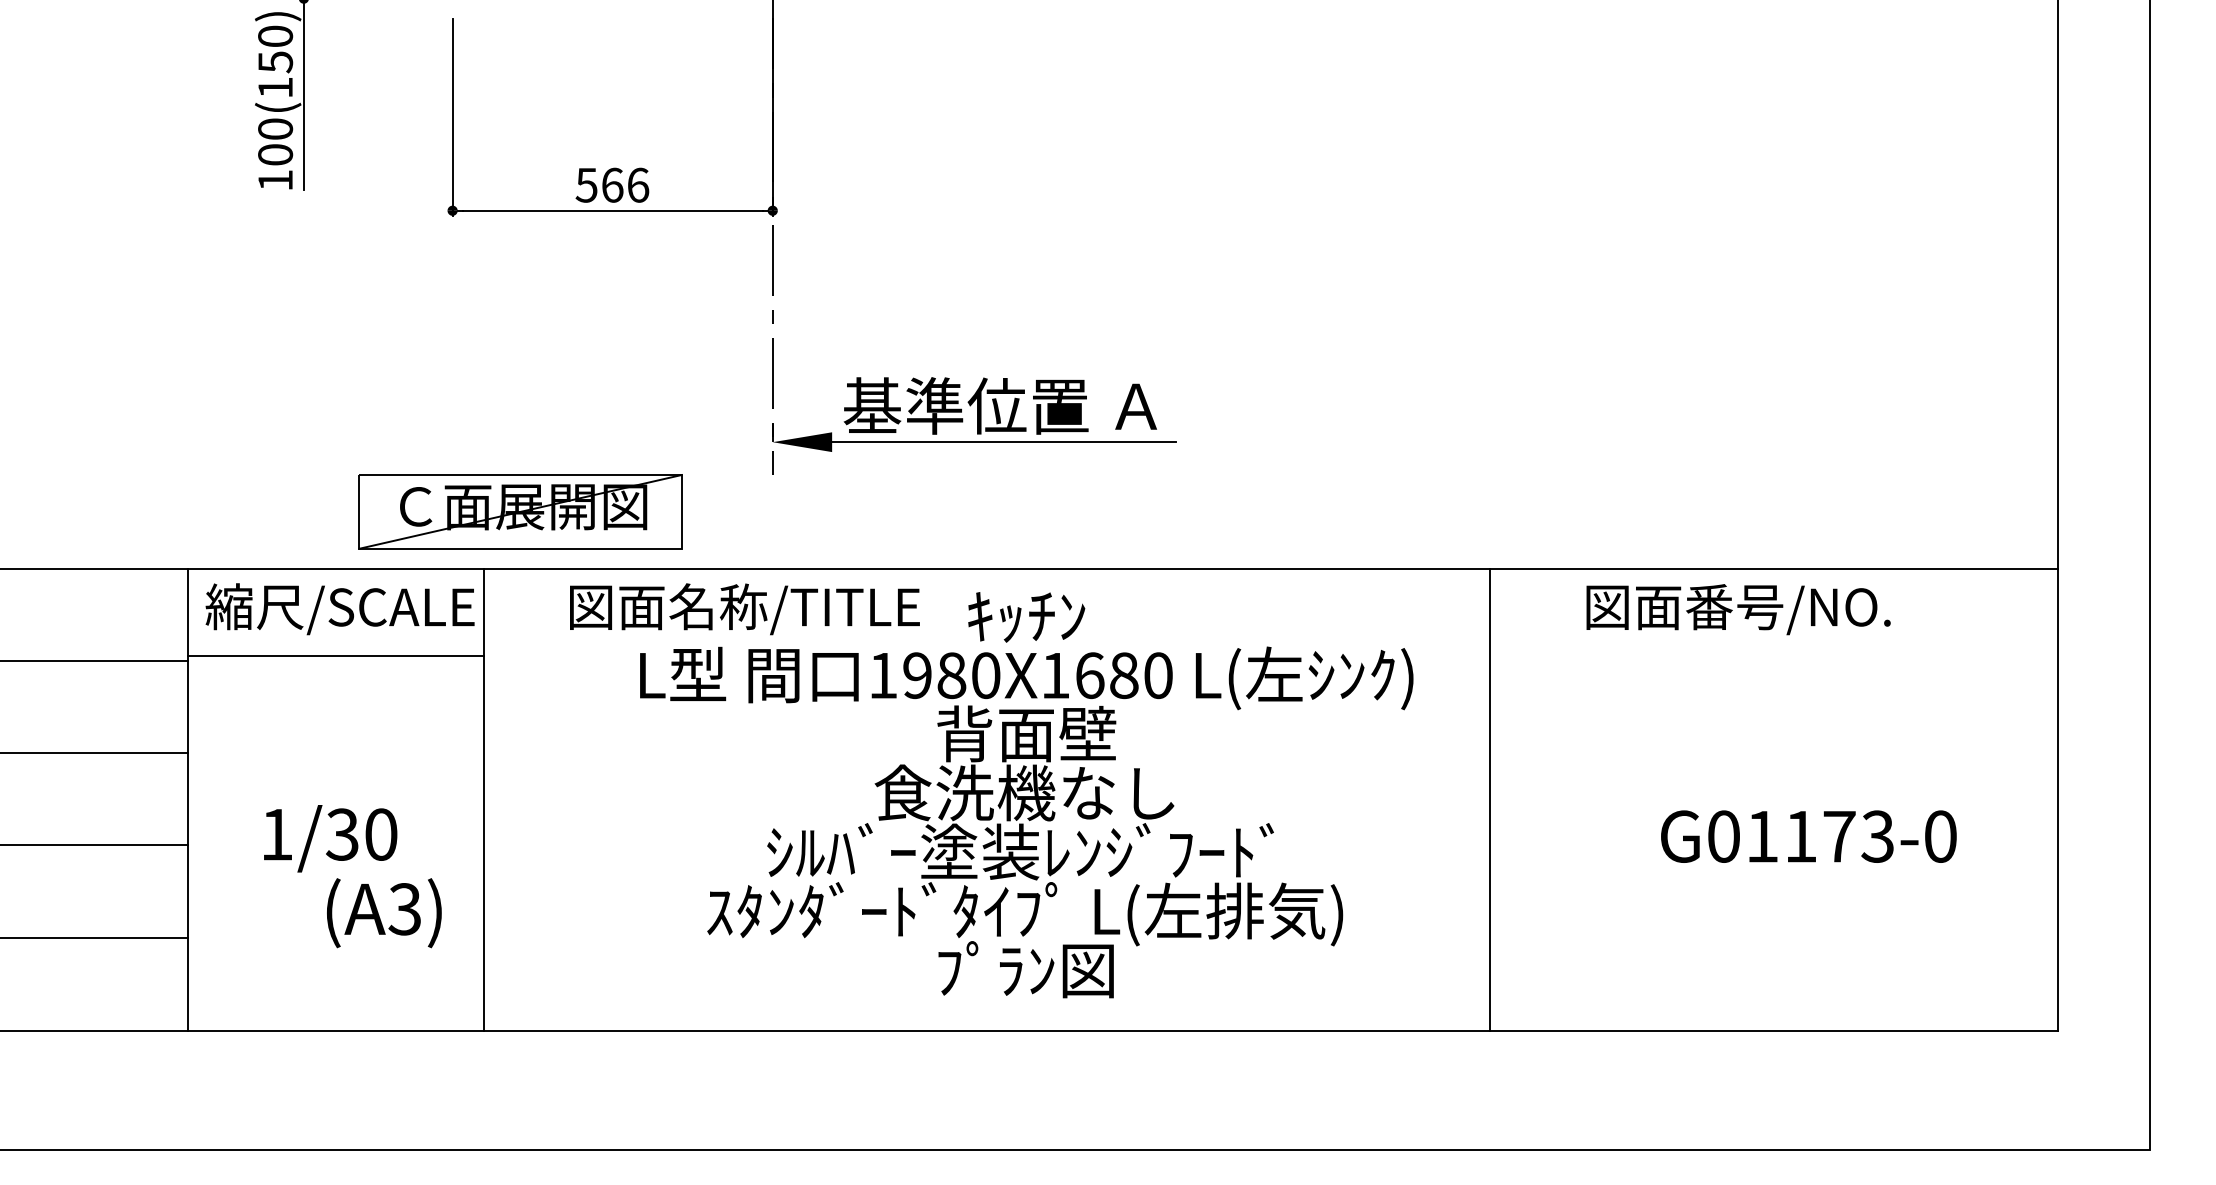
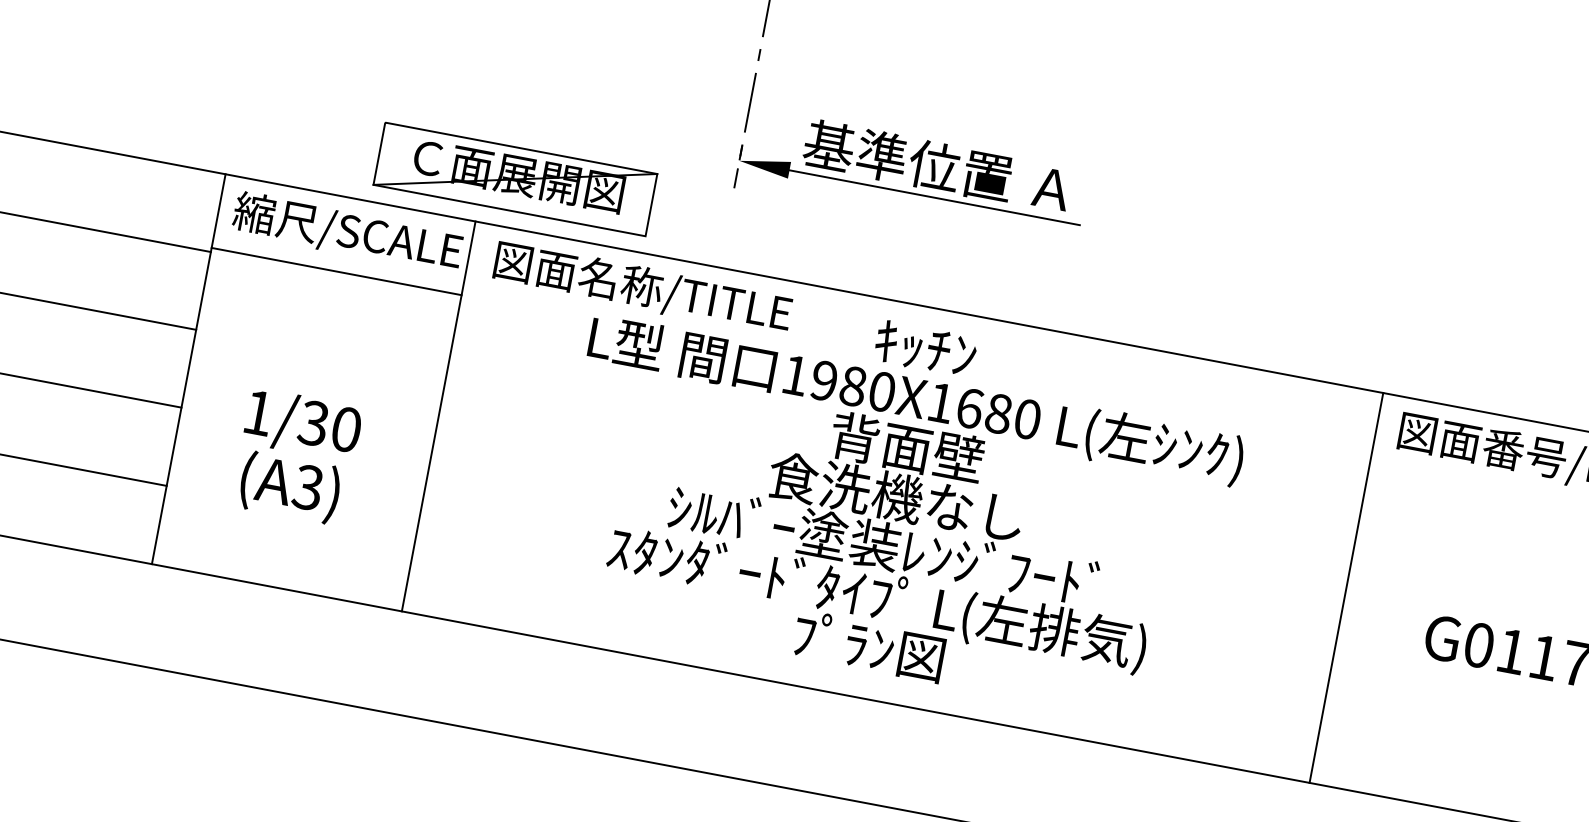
text: (744, 609) -> (642, 288), moved
line: (1489, 799) -> (1346, 587), moved
text: (384, 913) -> (290, 487), moved

